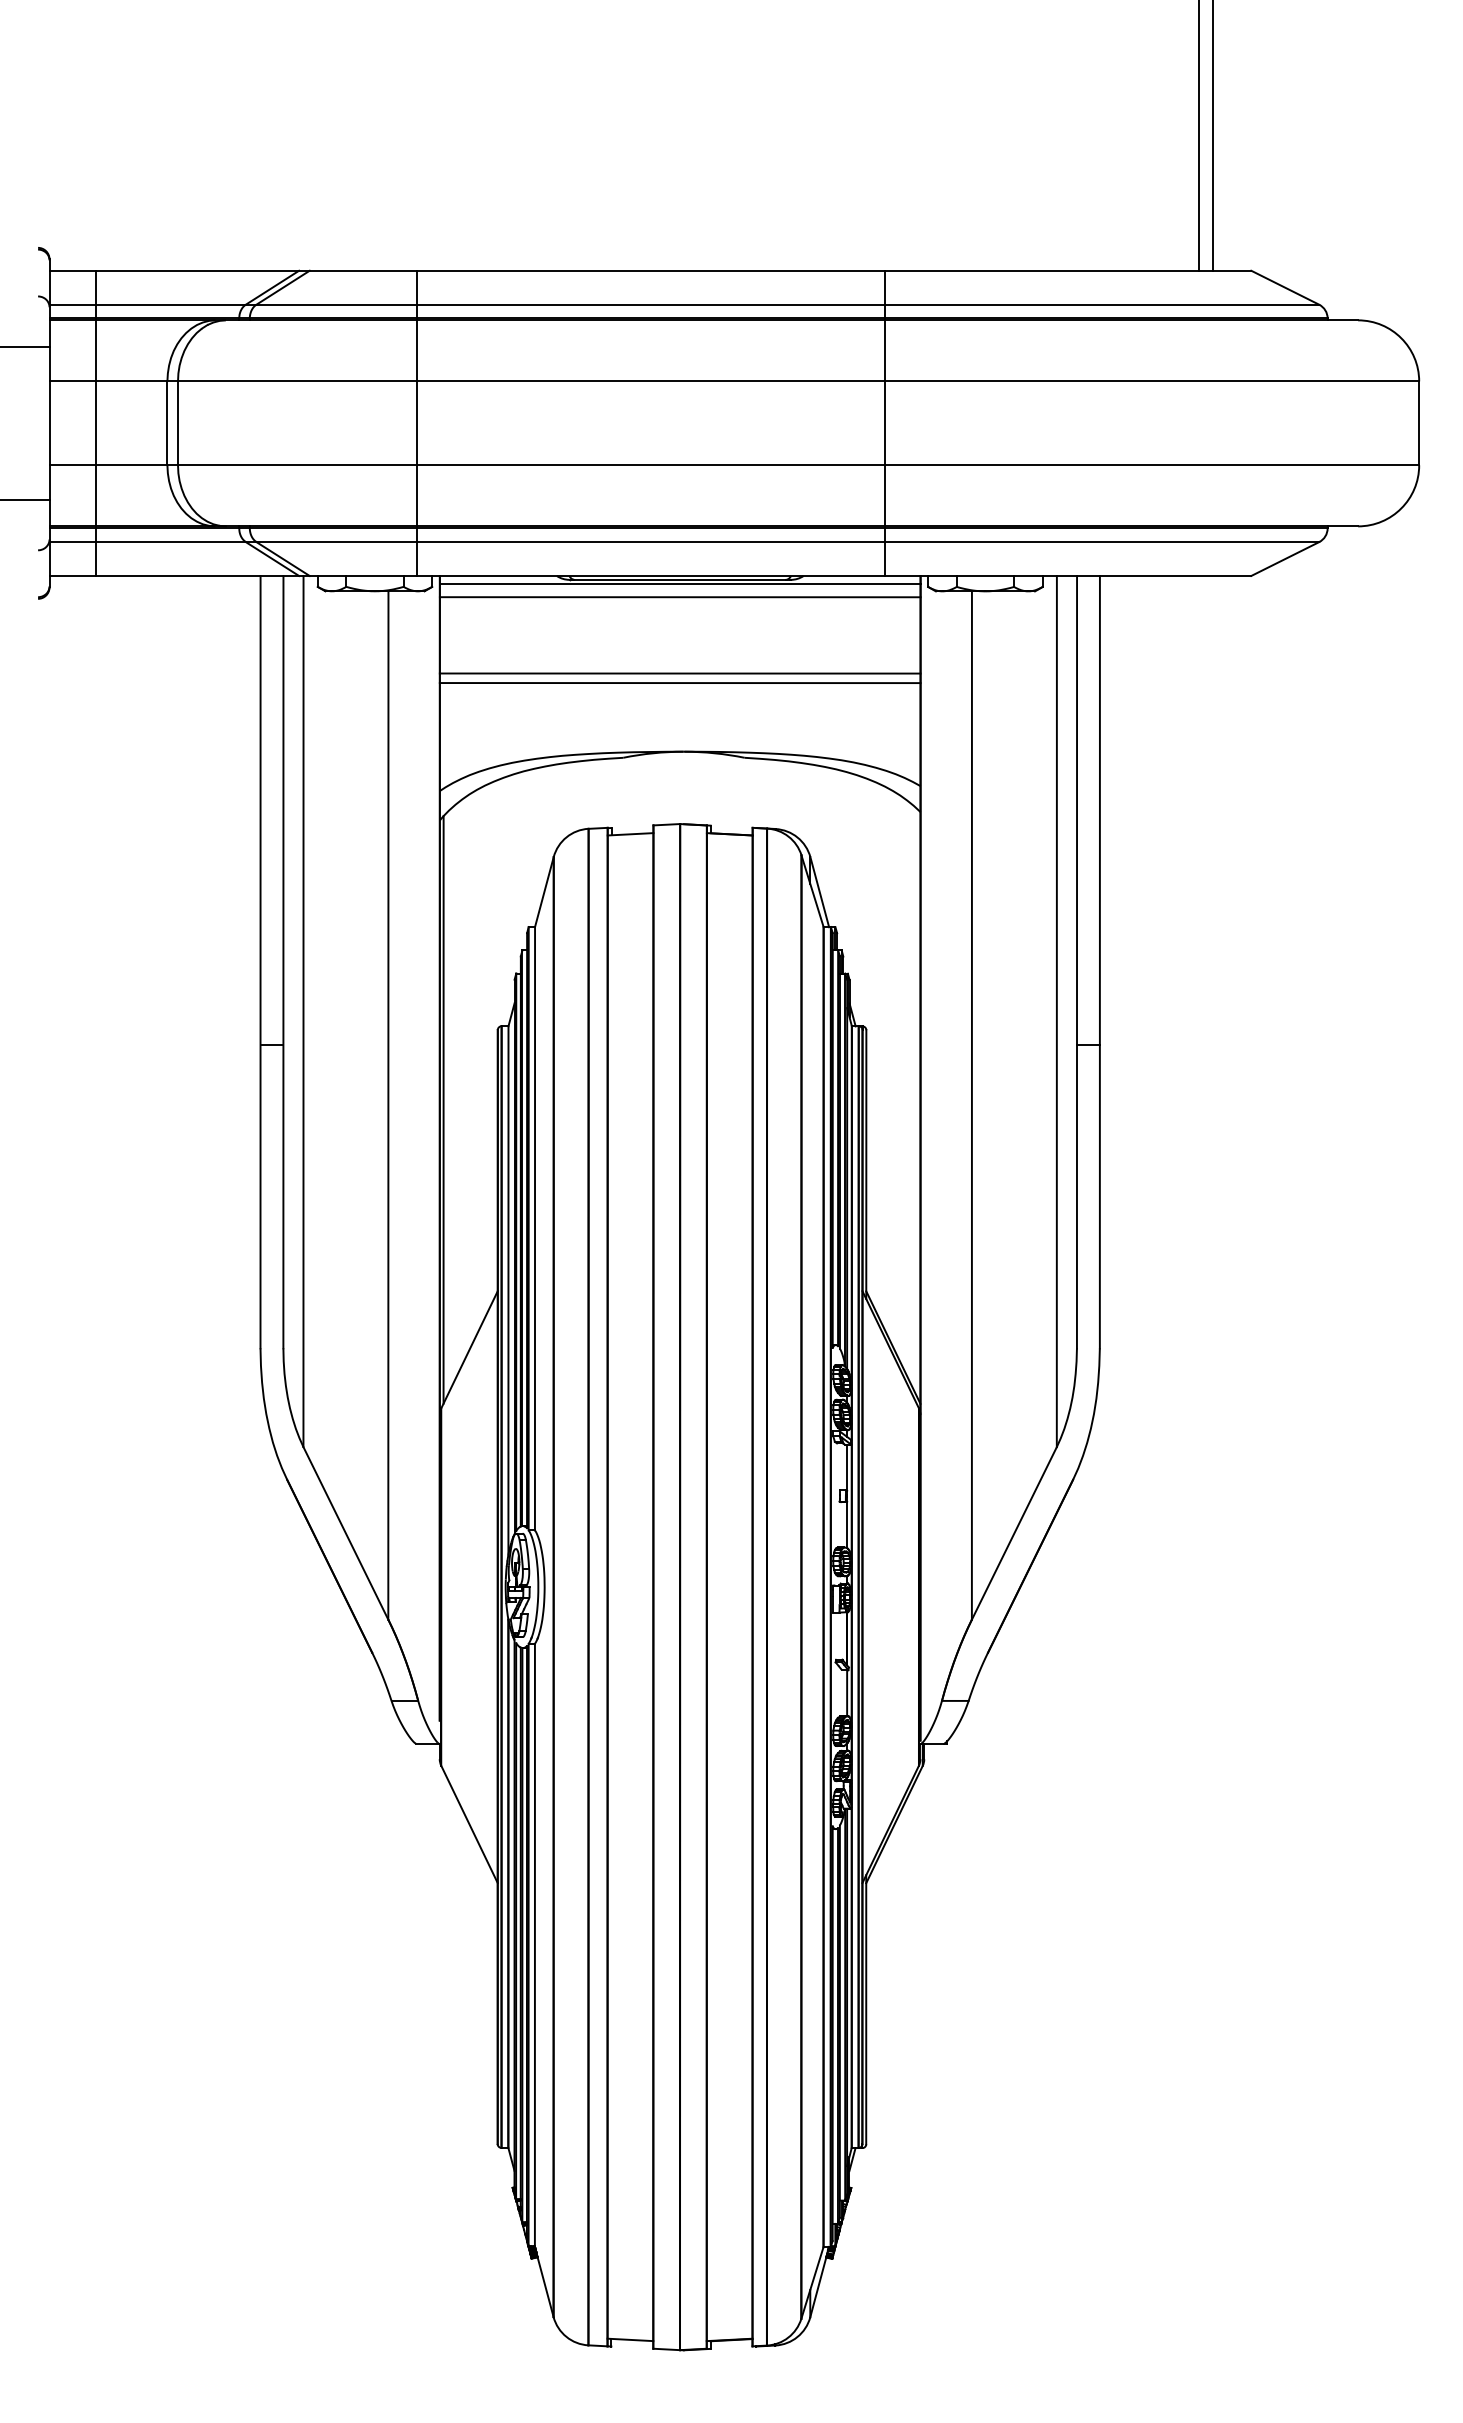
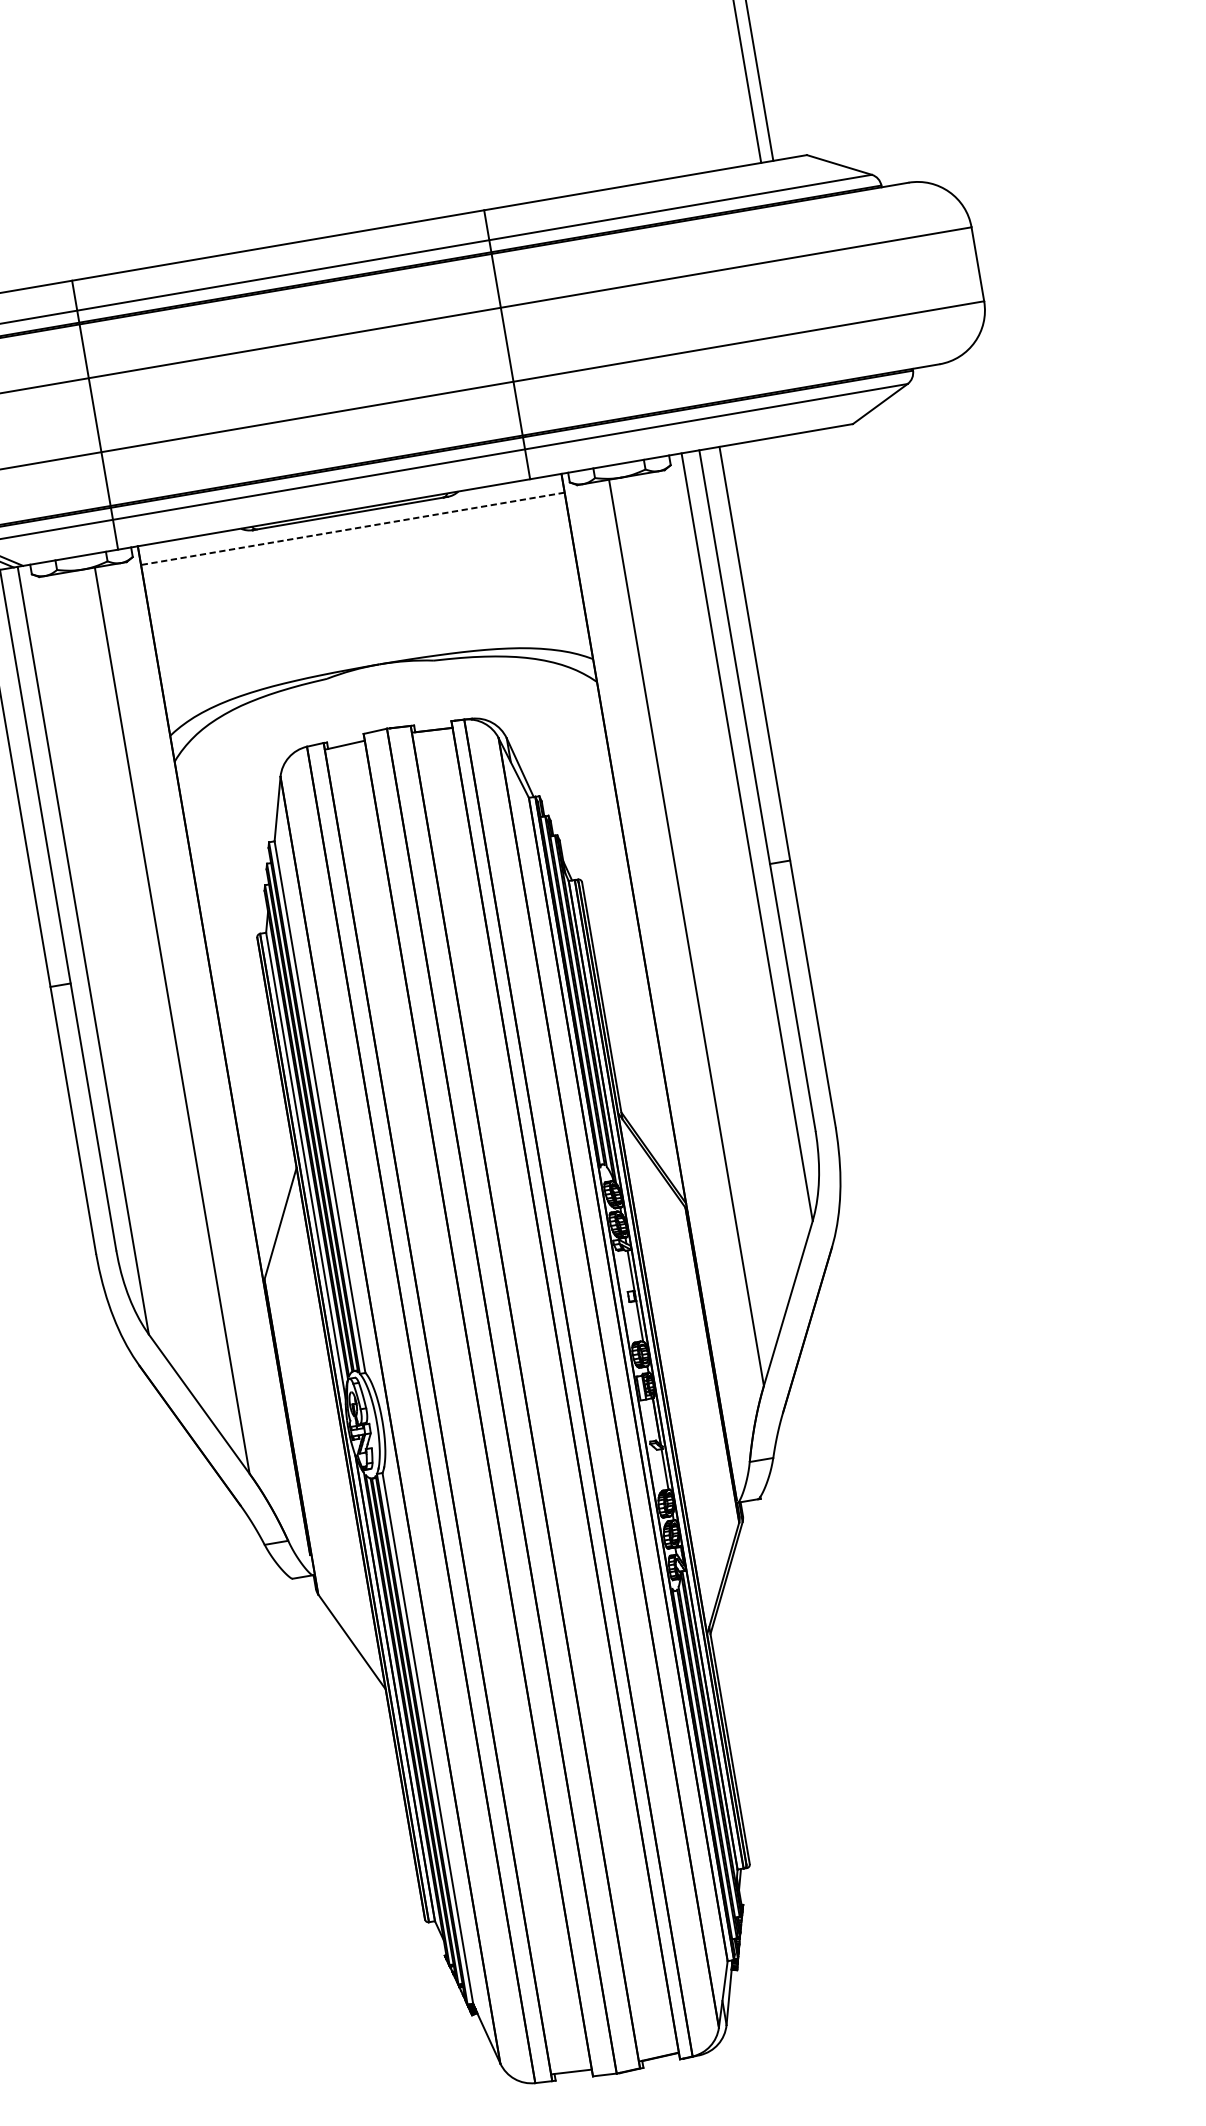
line: (679, 583) -> (350, 516), removed
line: (679, 597) -> (352, 529), solid -> dashed
line: (679, 673) -> (363, 596), removed
line: (679, 683) -> (365, 604), removed
line: (443, 1109) -> (221, 1015), removed

